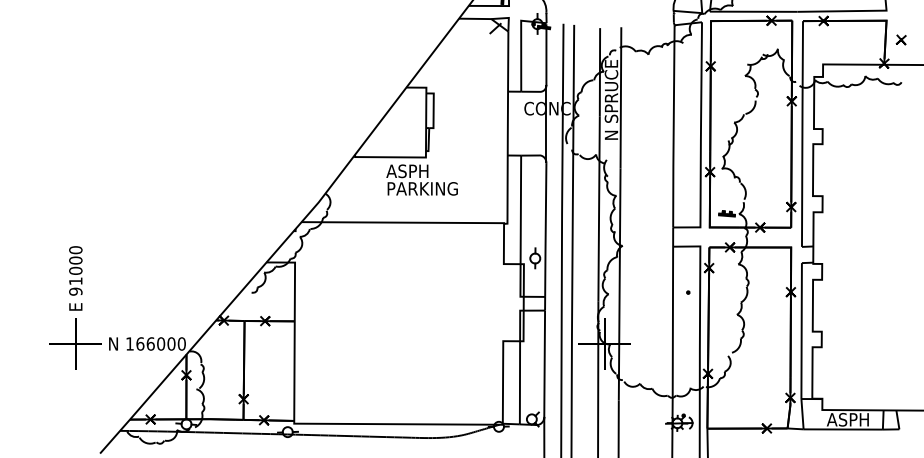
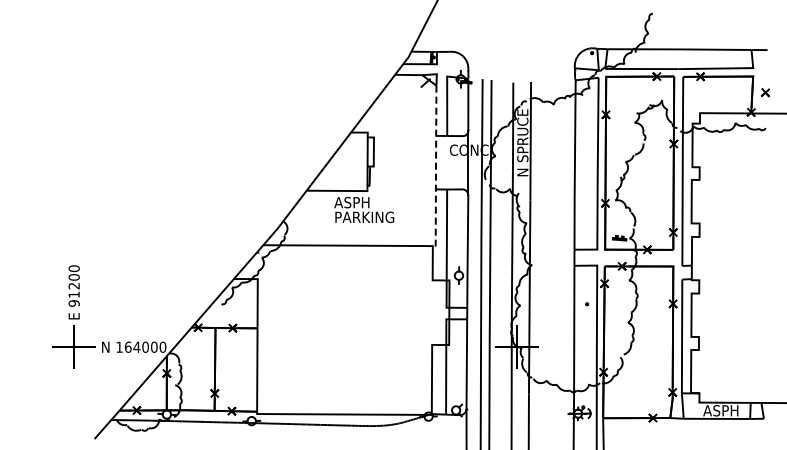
line: (508, 131) -> (436, 169), solid -> dashed
text: (75, 270) -> (73, 285), 91000 -> 91200
text: (150, 343) -> (136, 346), 166000 -> 164000

